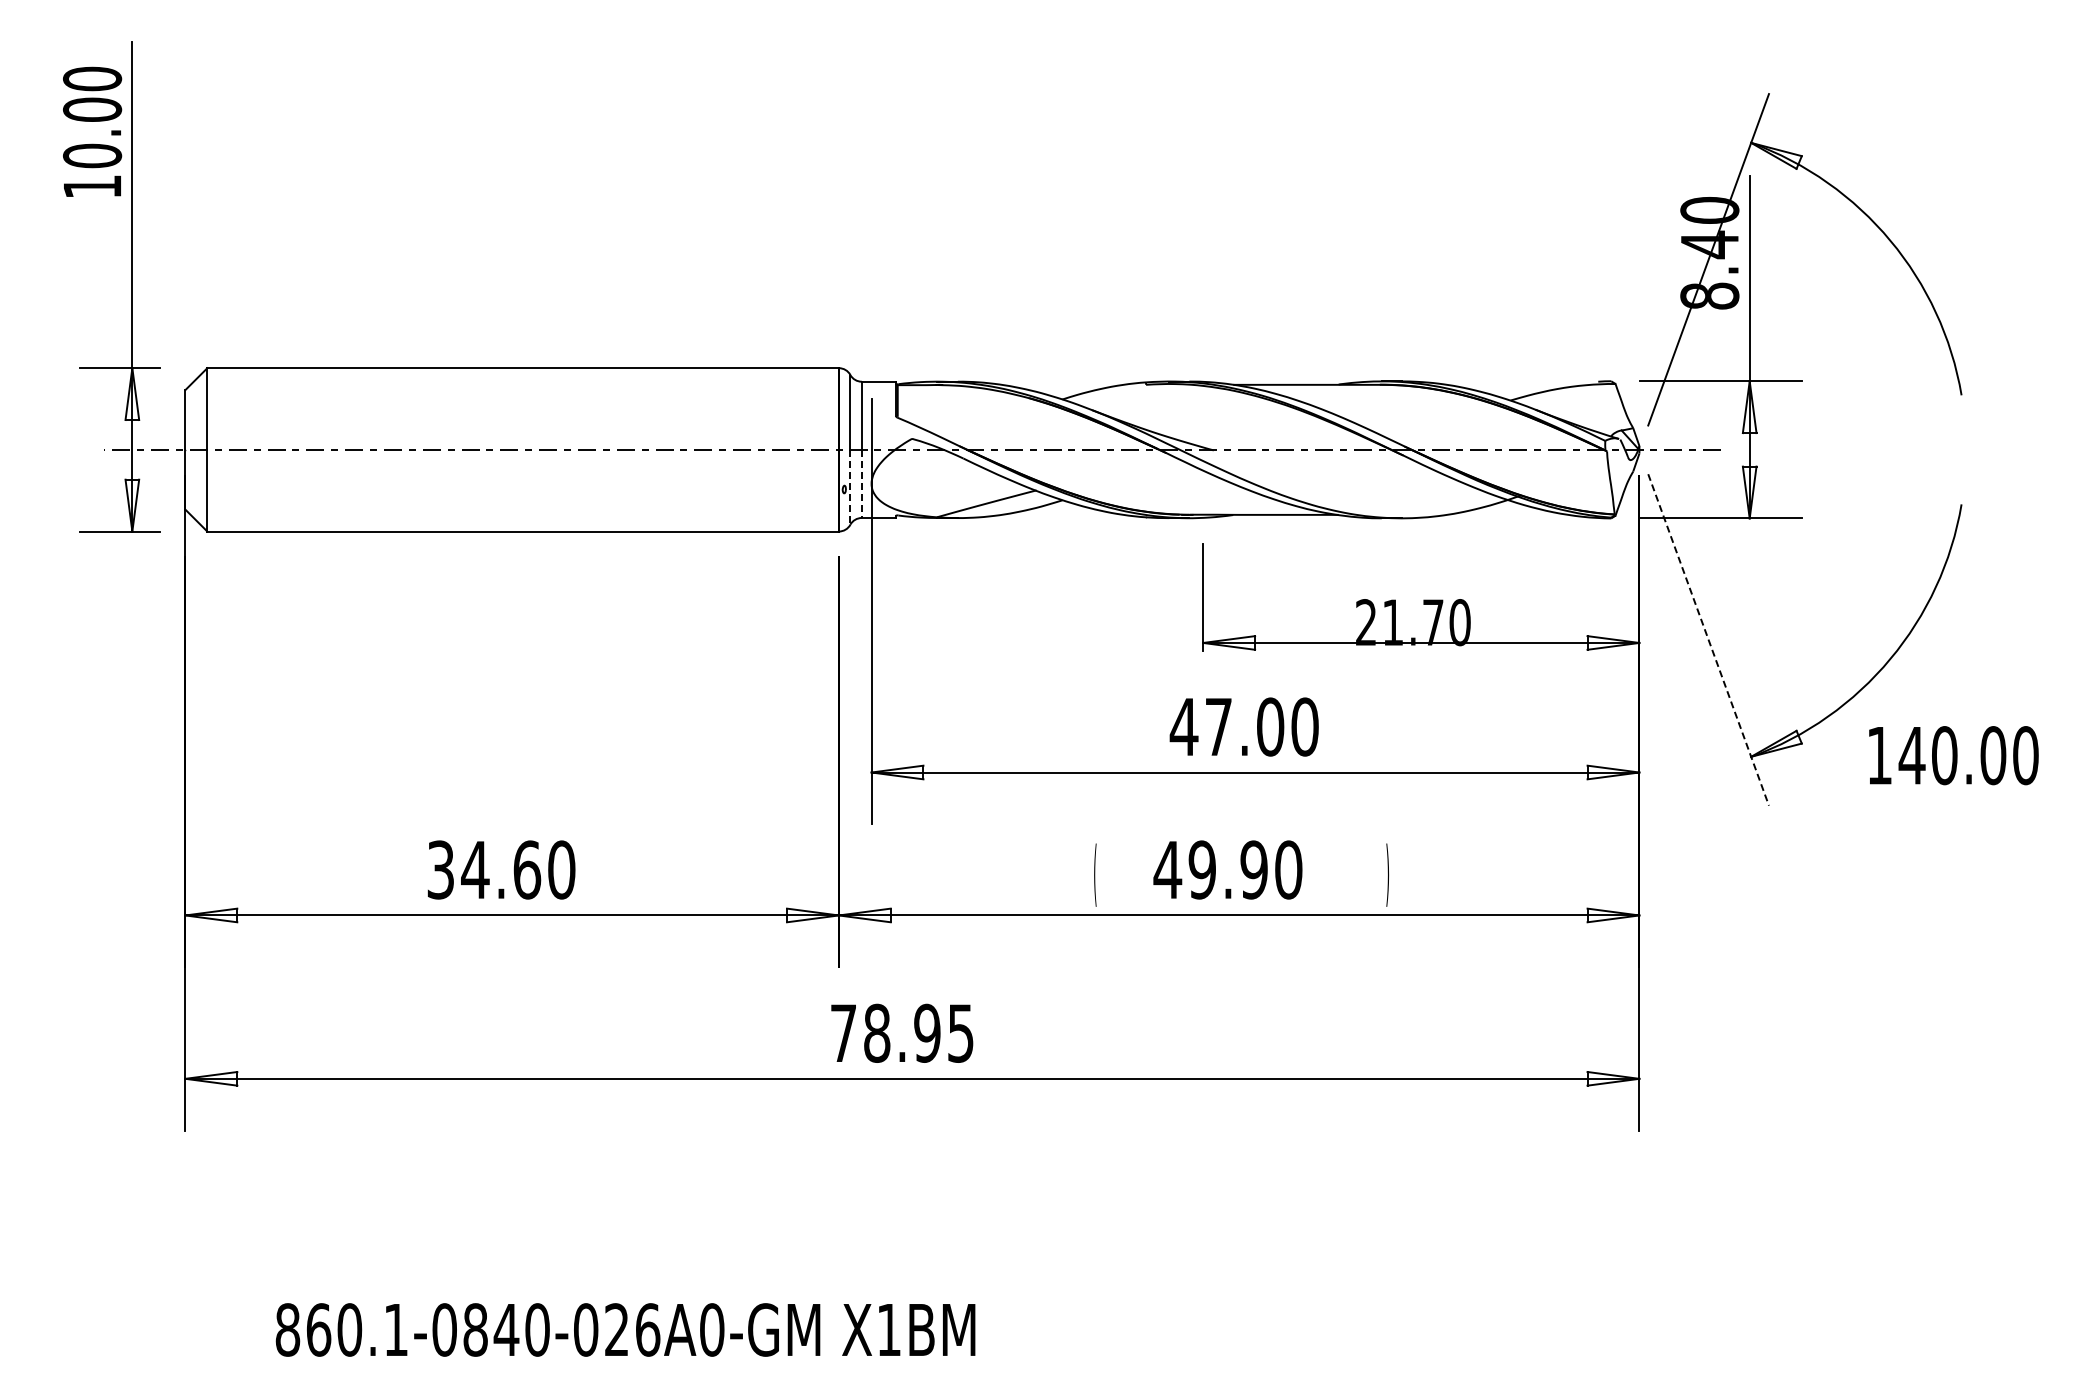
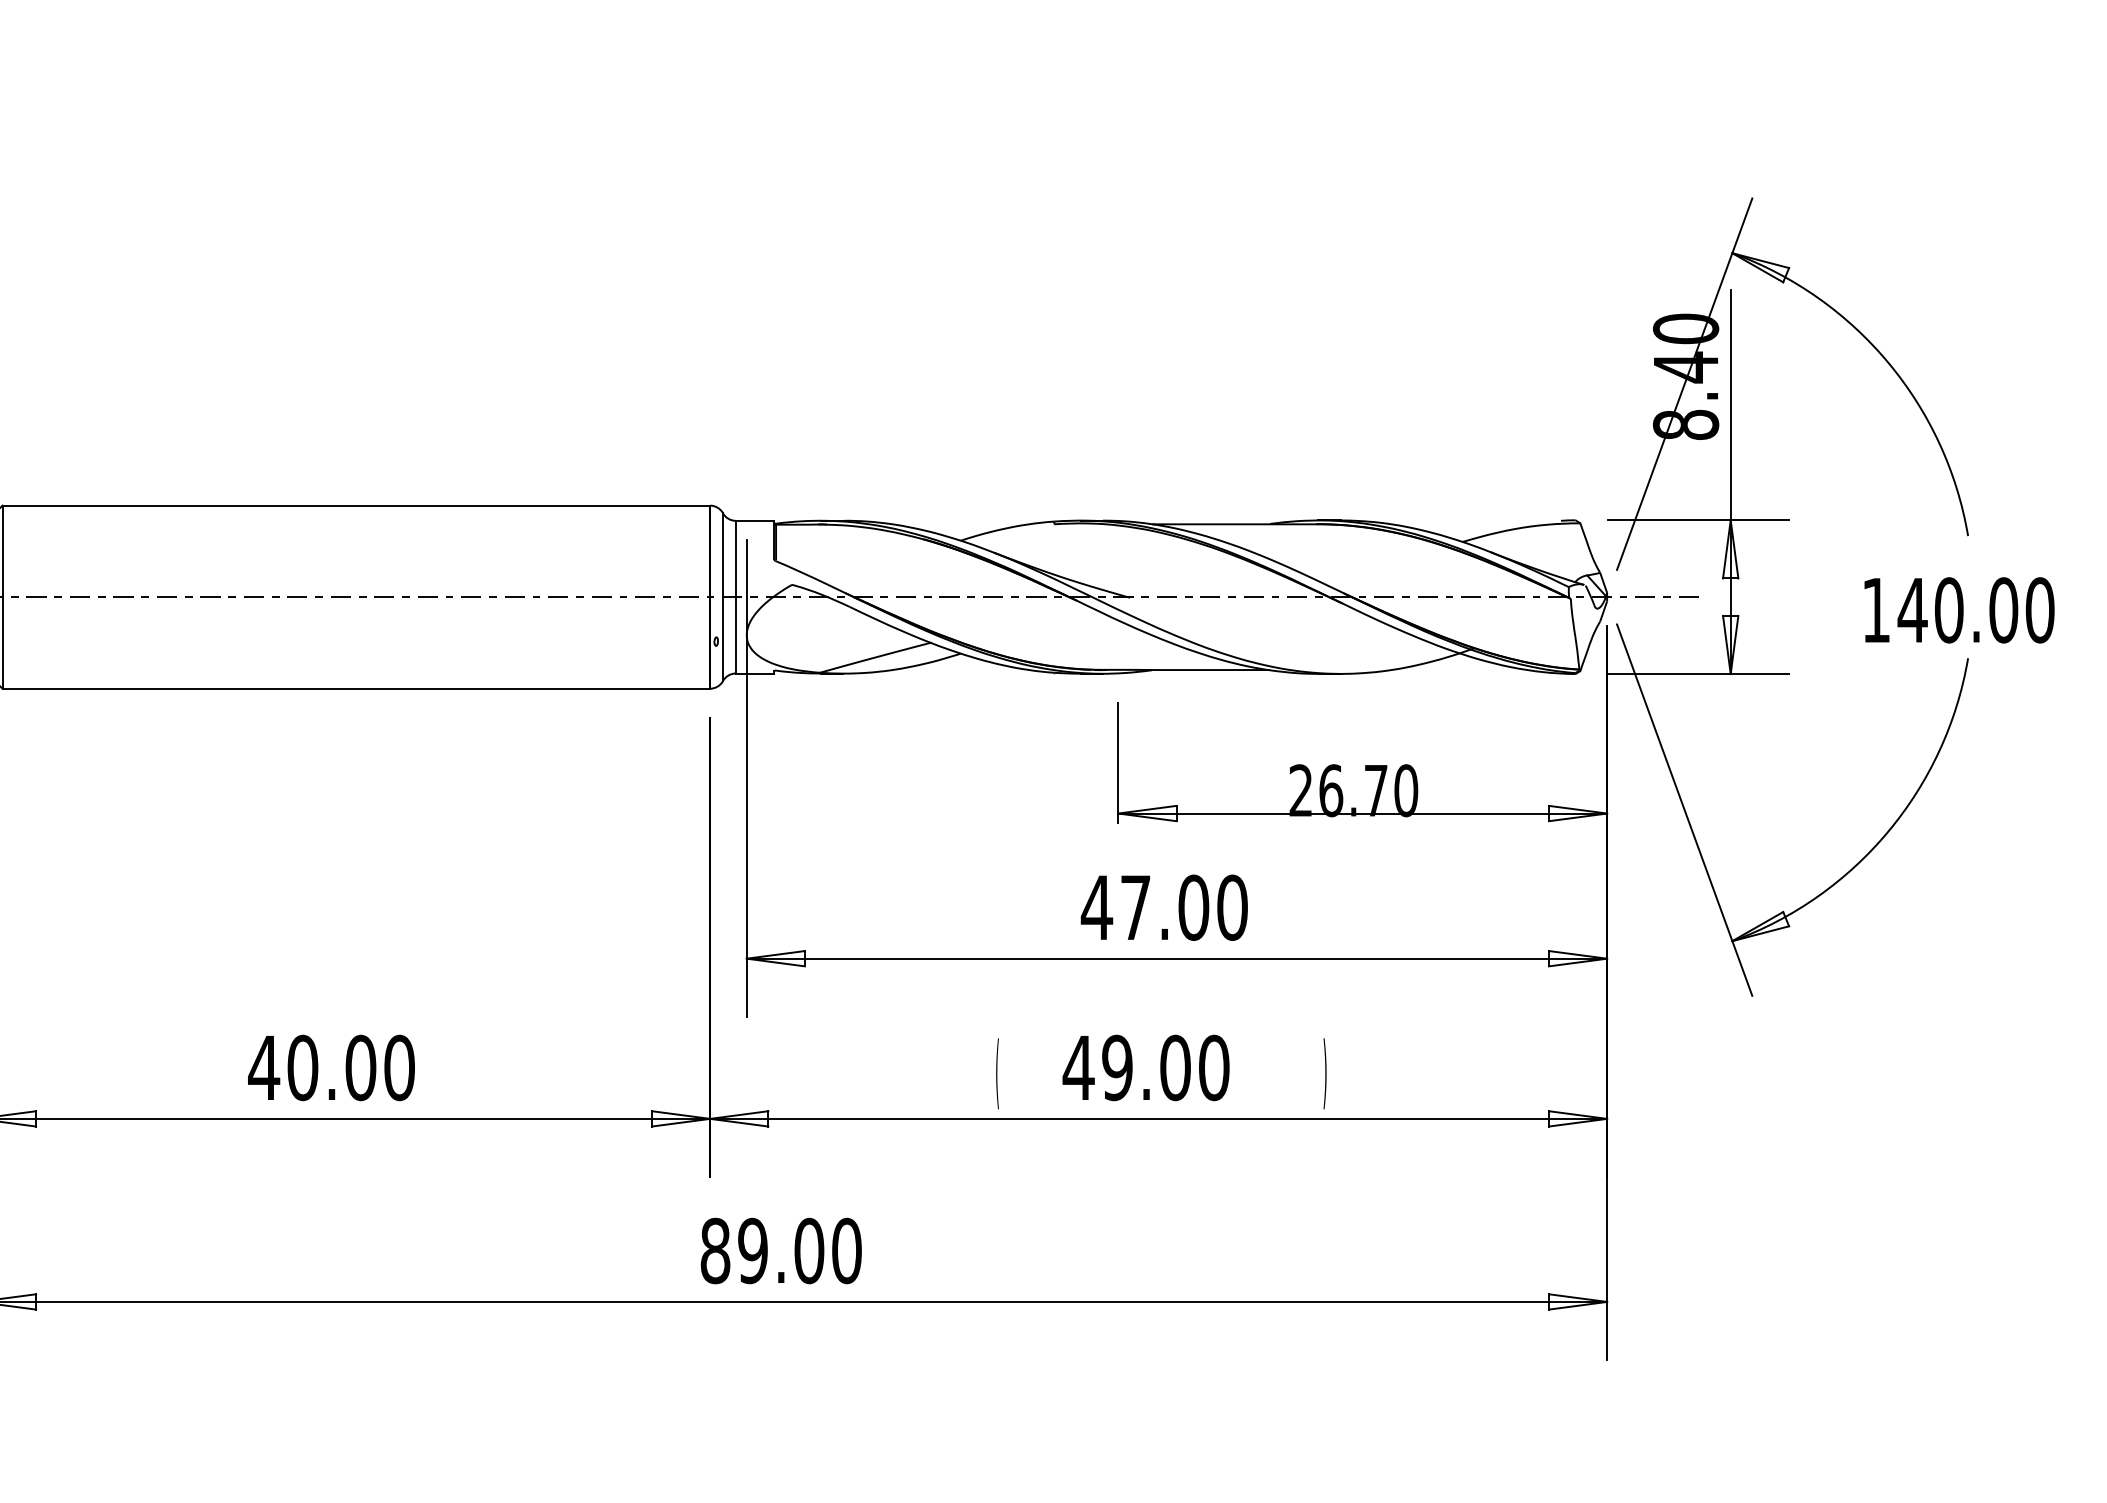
line: (861, 484) -> (735, 635), dashed -> solid
line: (850, 487) -> (723, 639), dashed -> solid
text: (1392, 622) -> (1330, 790), 21.70 -> 26.70
line: (1708, 640) -> (1684, 810), dashed -> solid
text: (1953, 755) -> (1959, 610), moved
text: (483, 869) -> (311, 1067), 34.60 -> 40.00
text: (1253, 869) -> (1174, 1067), 49.90 -> 49.00
text: (902, 1032) -> (781, 1250), 78.95 -> 89.00

